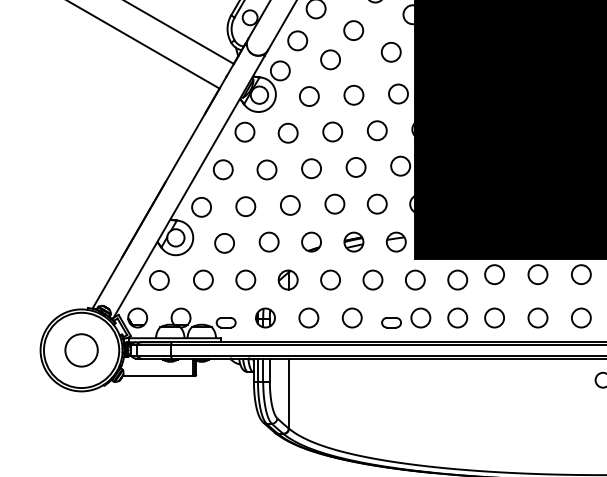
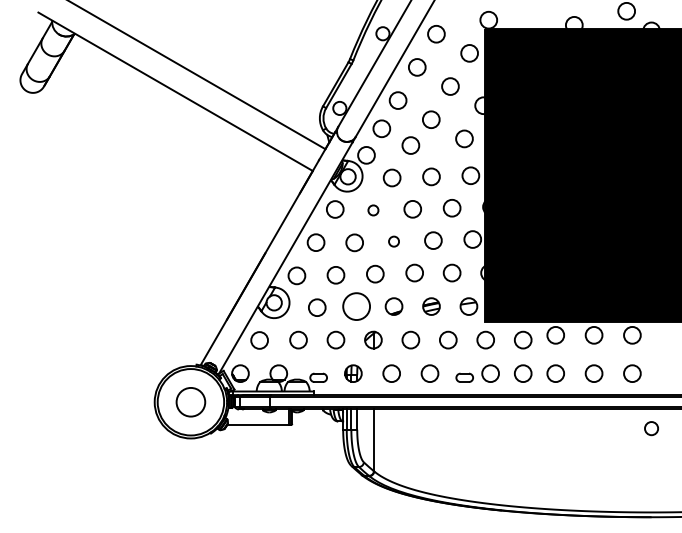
circle: (288, 133) -> (373, 210), size x0.6
circle: (310, 168) -> (393, 241), size x0.6
circle: (269, 242) -> (356, 306), size x1.6

